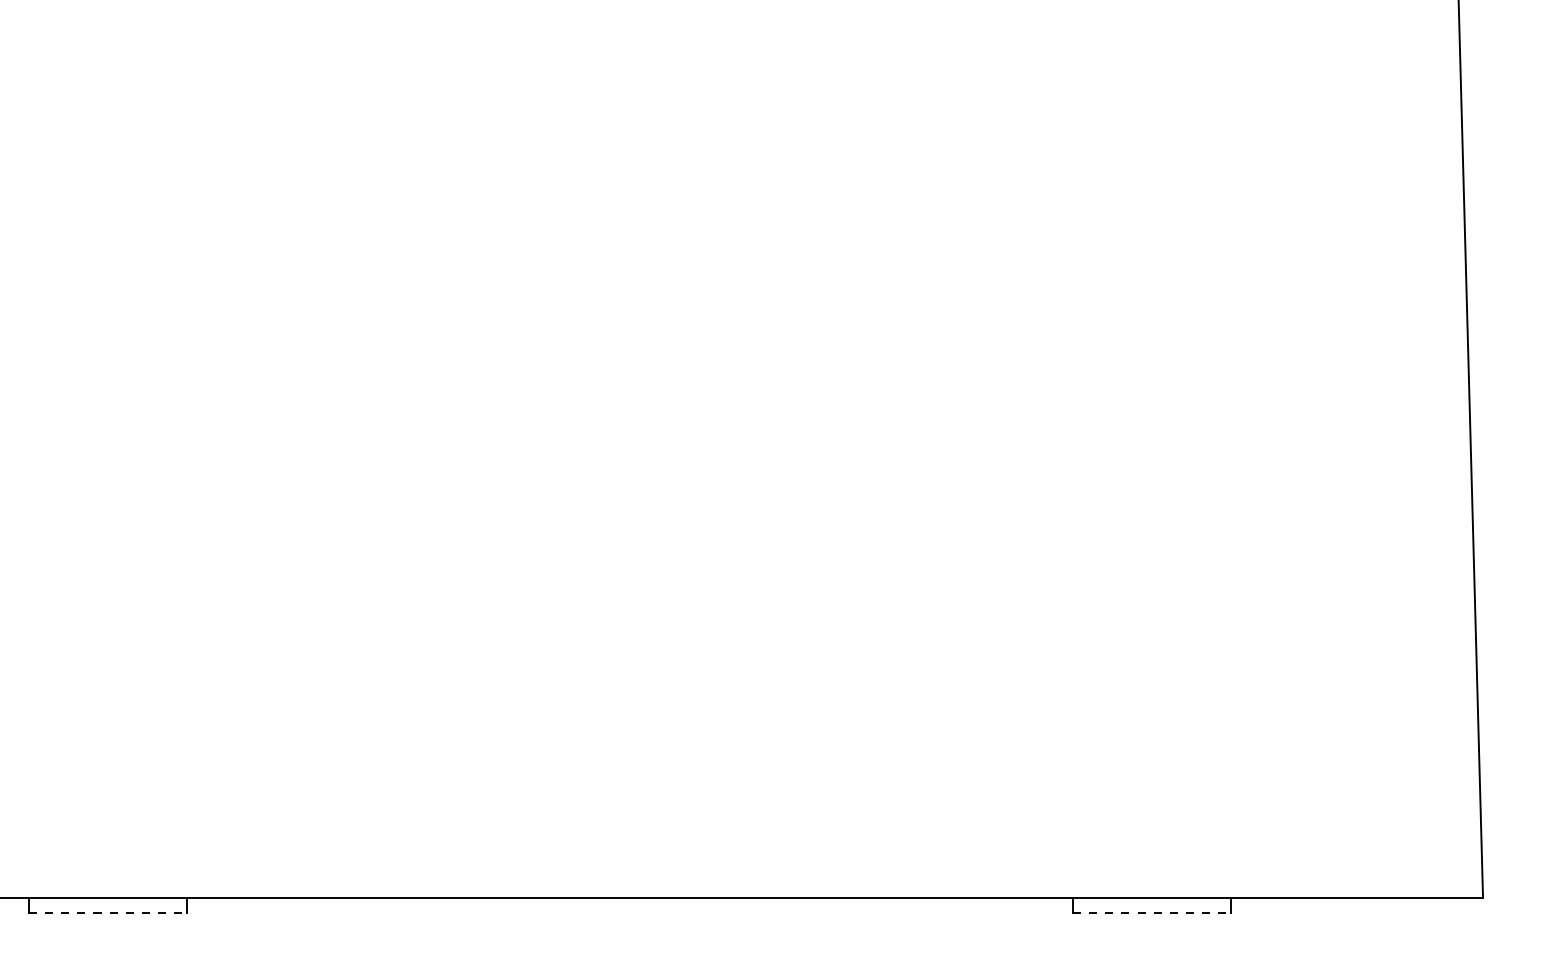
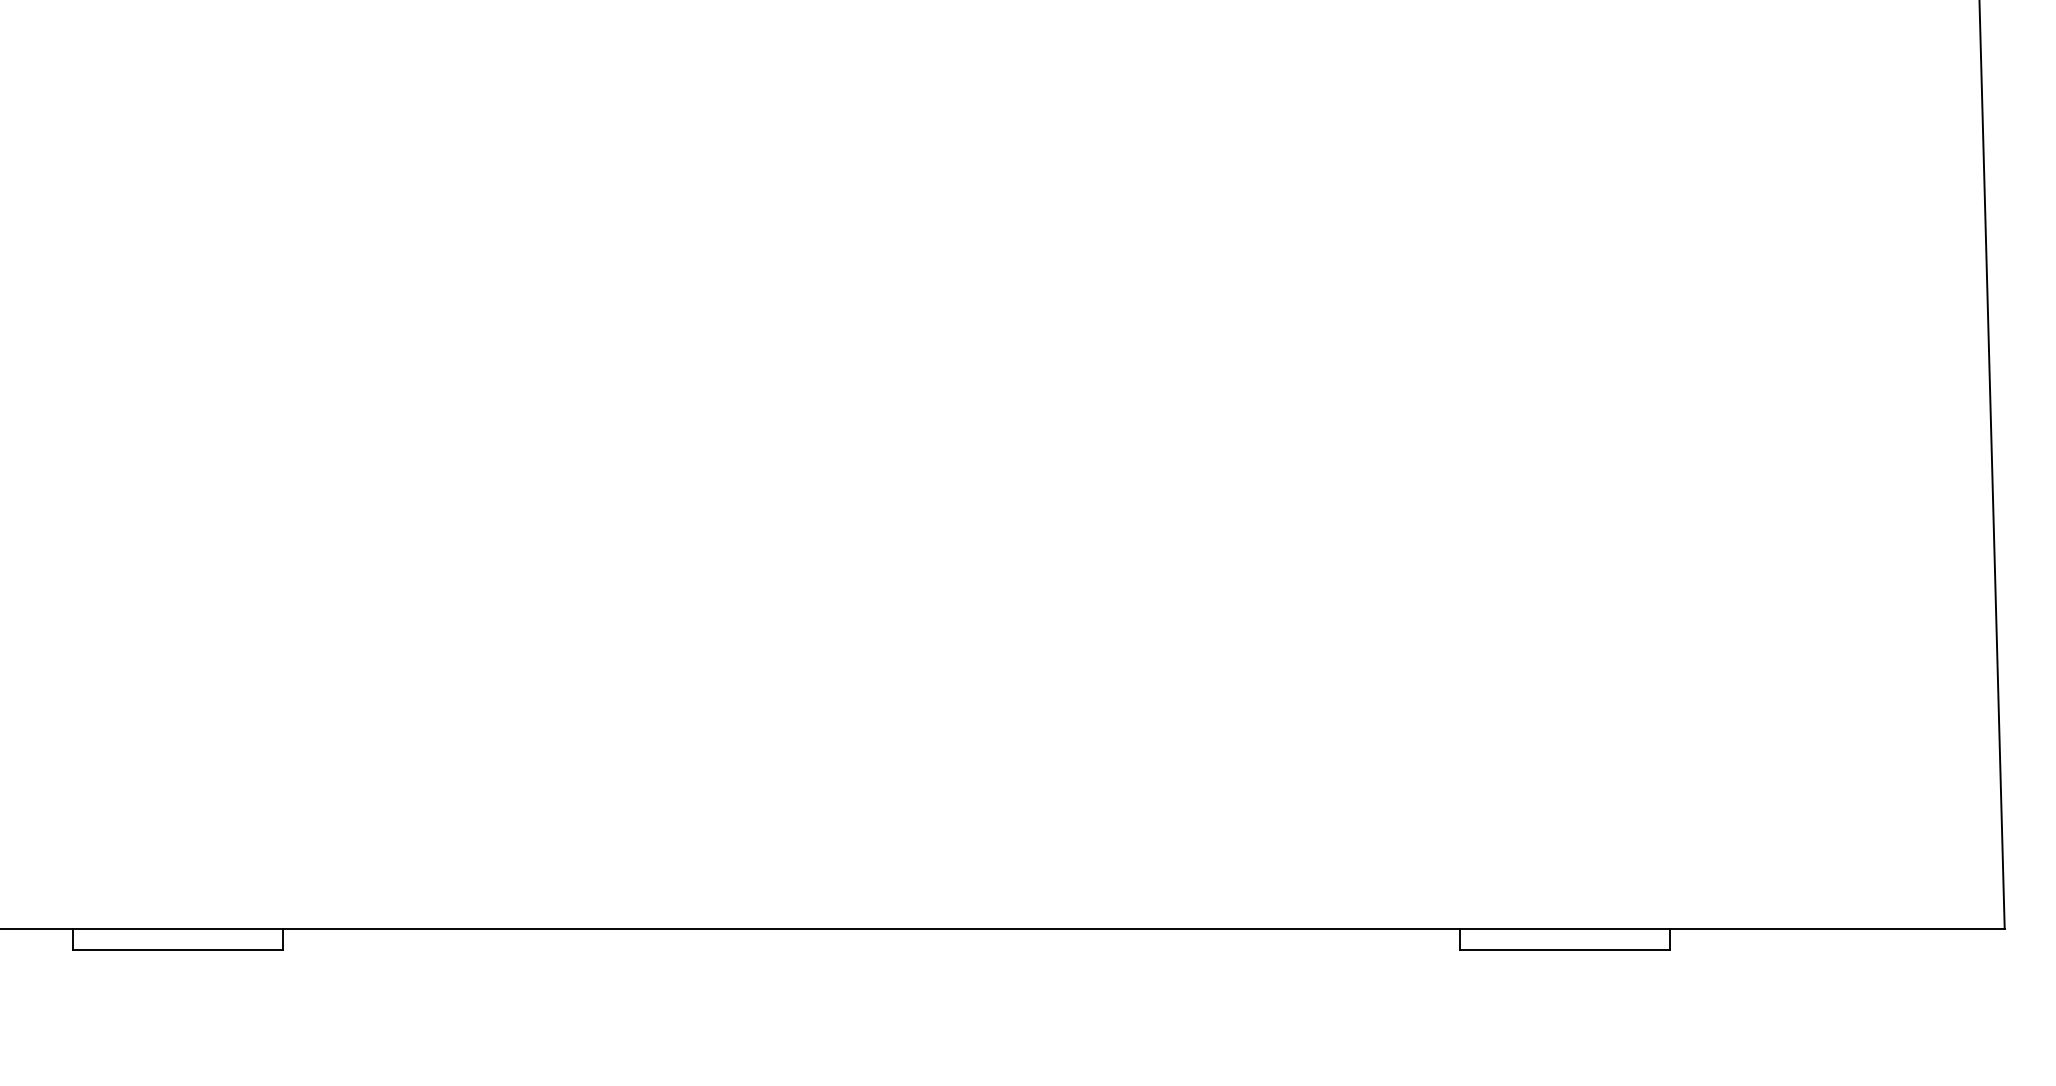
line: (108, 913) -> (178, 949), dashed -> solid
line: (1152, 913) -> (1565, 949), dashed -> solid

